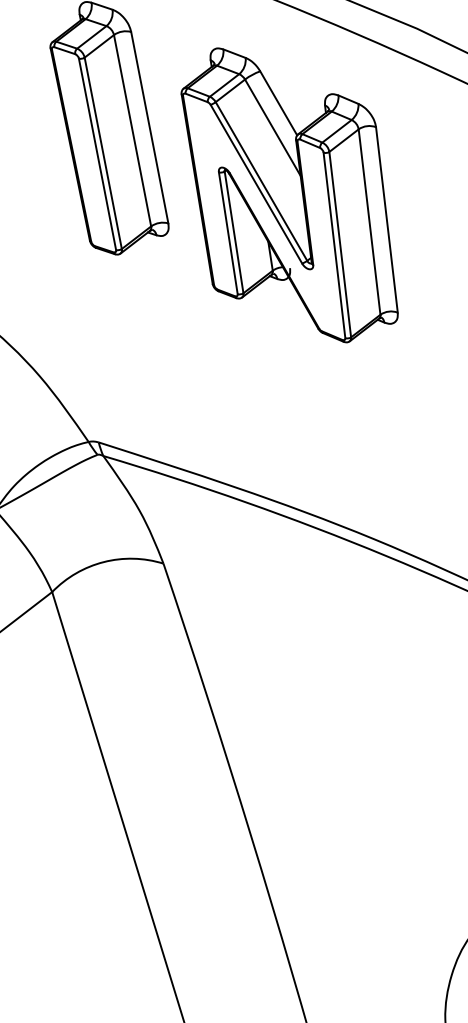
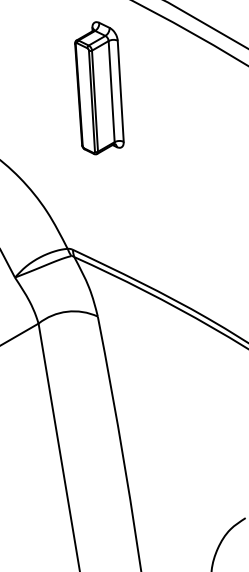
part: (290, 194) -> (188, 135), removed

